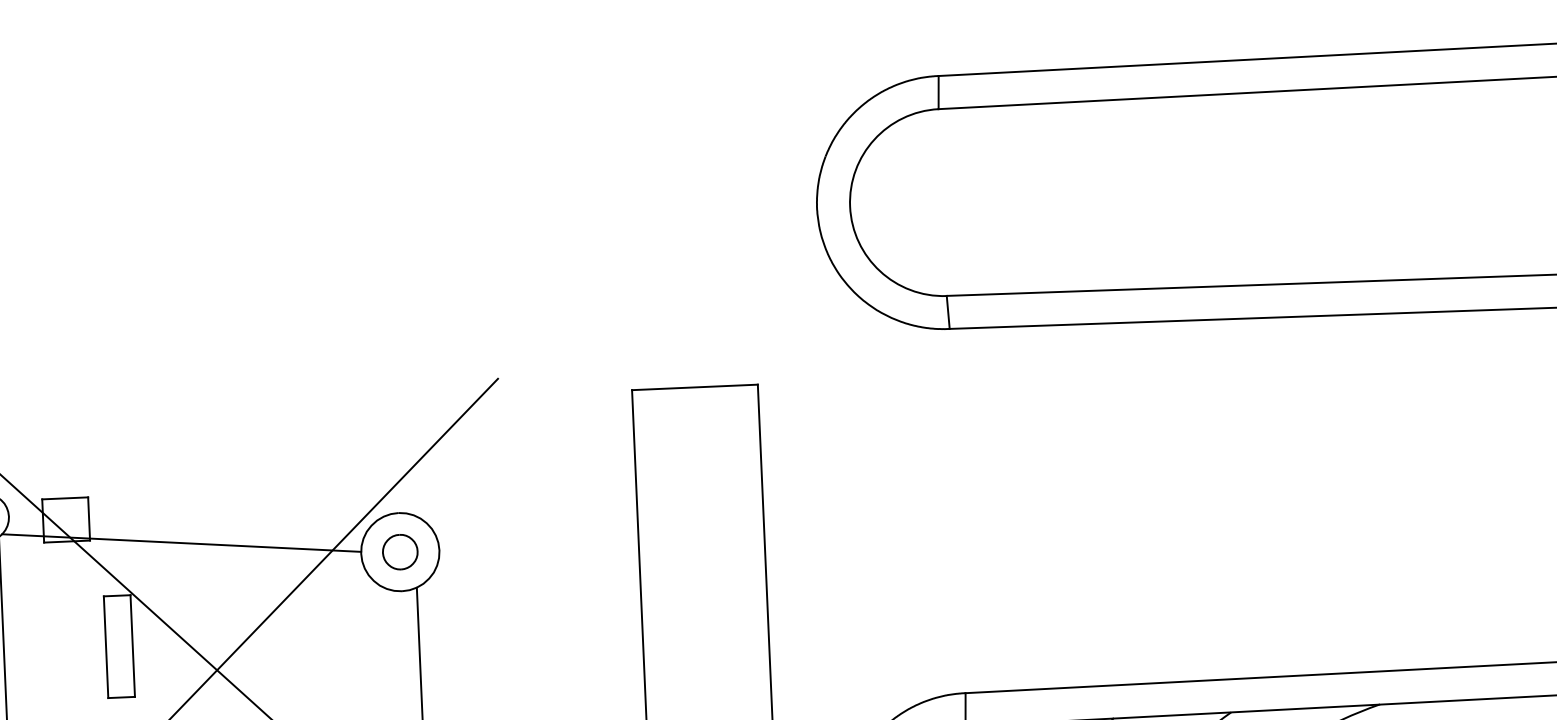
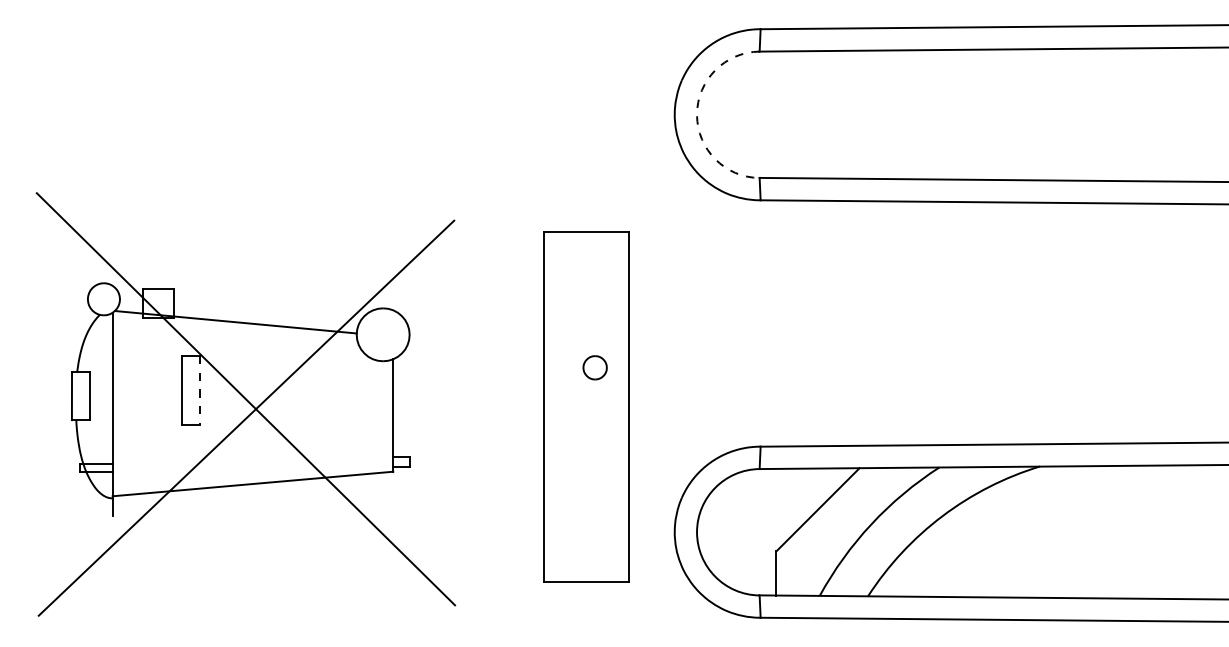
arc: (850, 206) -> (697, 114), solid -> dashed
part: (399, 551) -> (594, 367), moved
line: (132, 646) -> (199, 390), solid -> dashed

